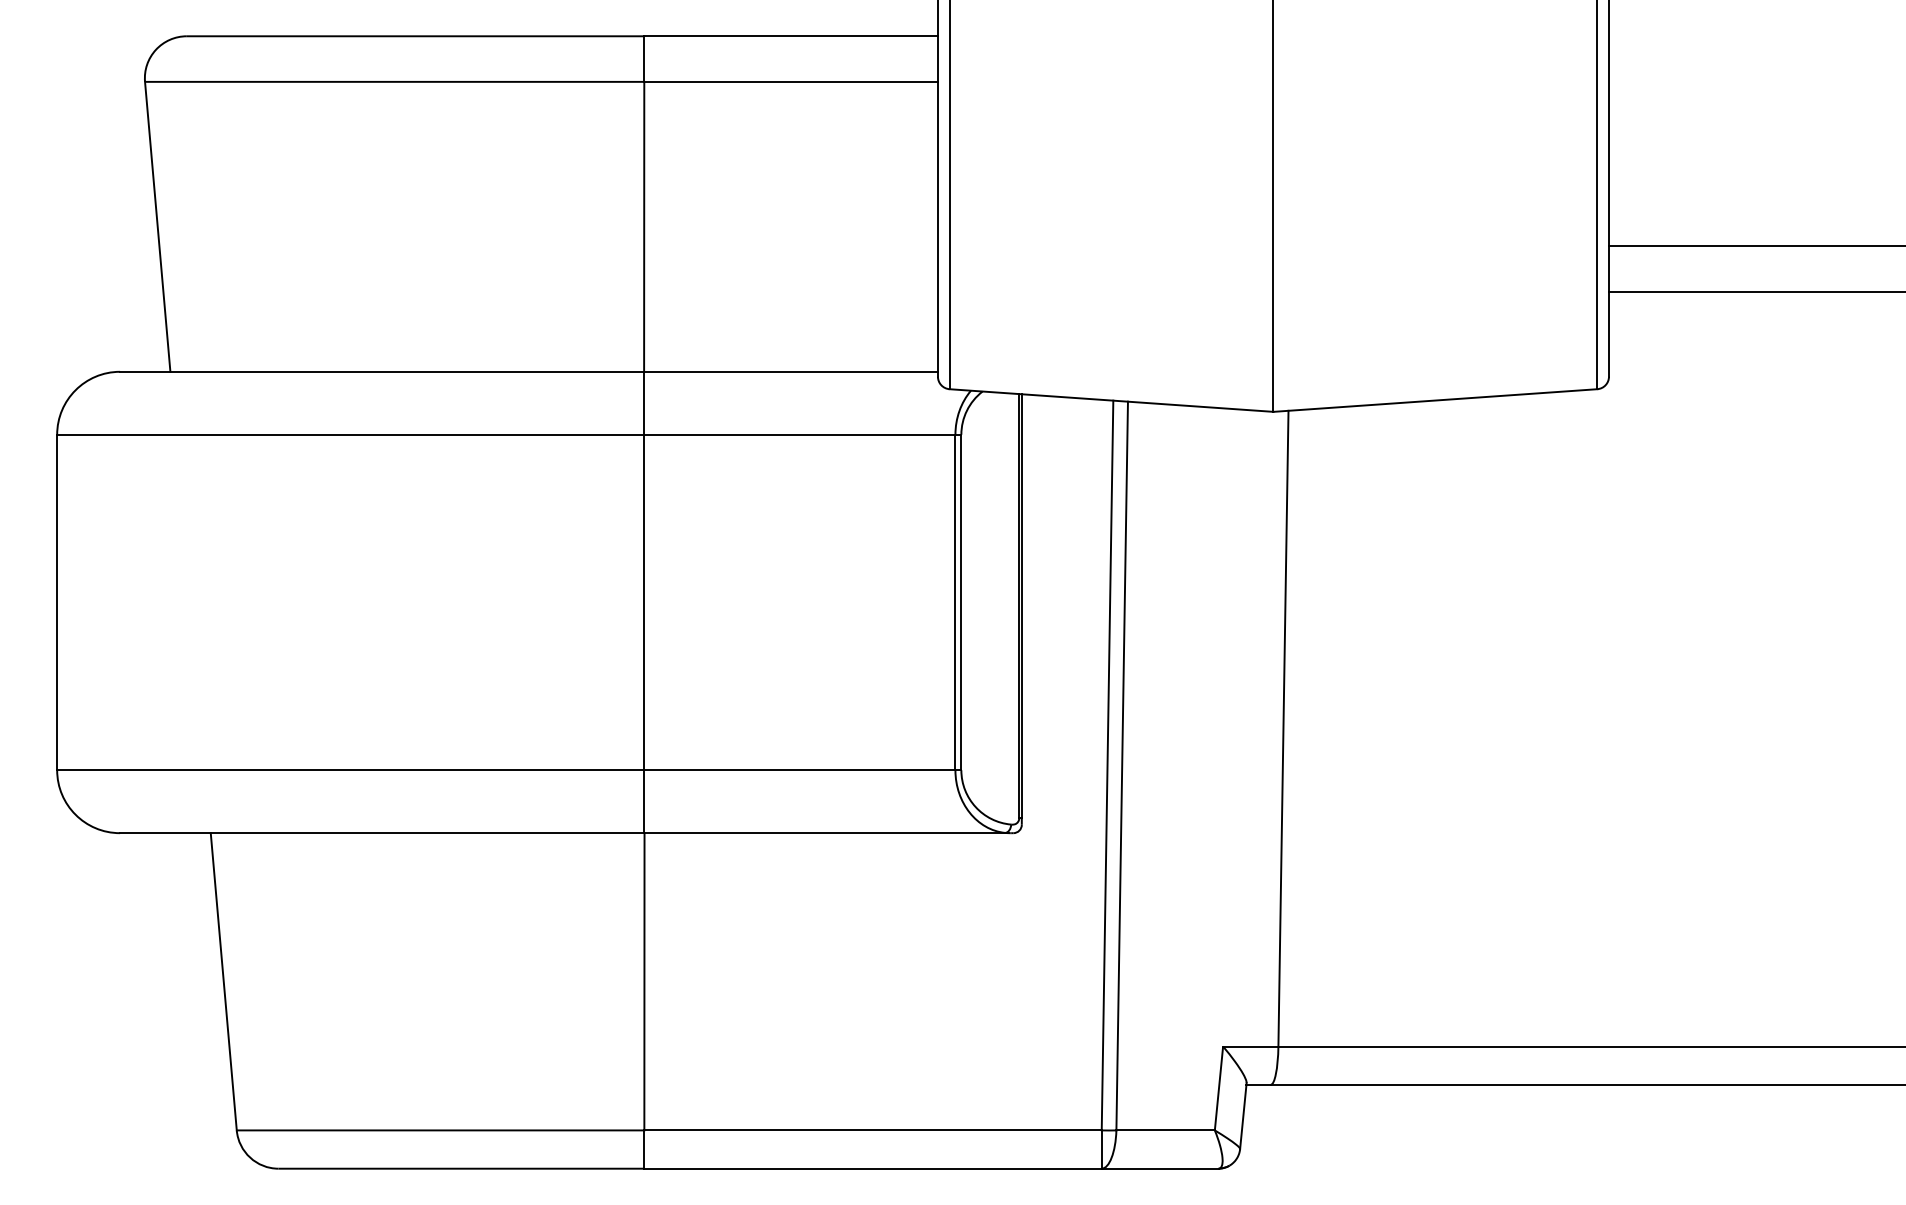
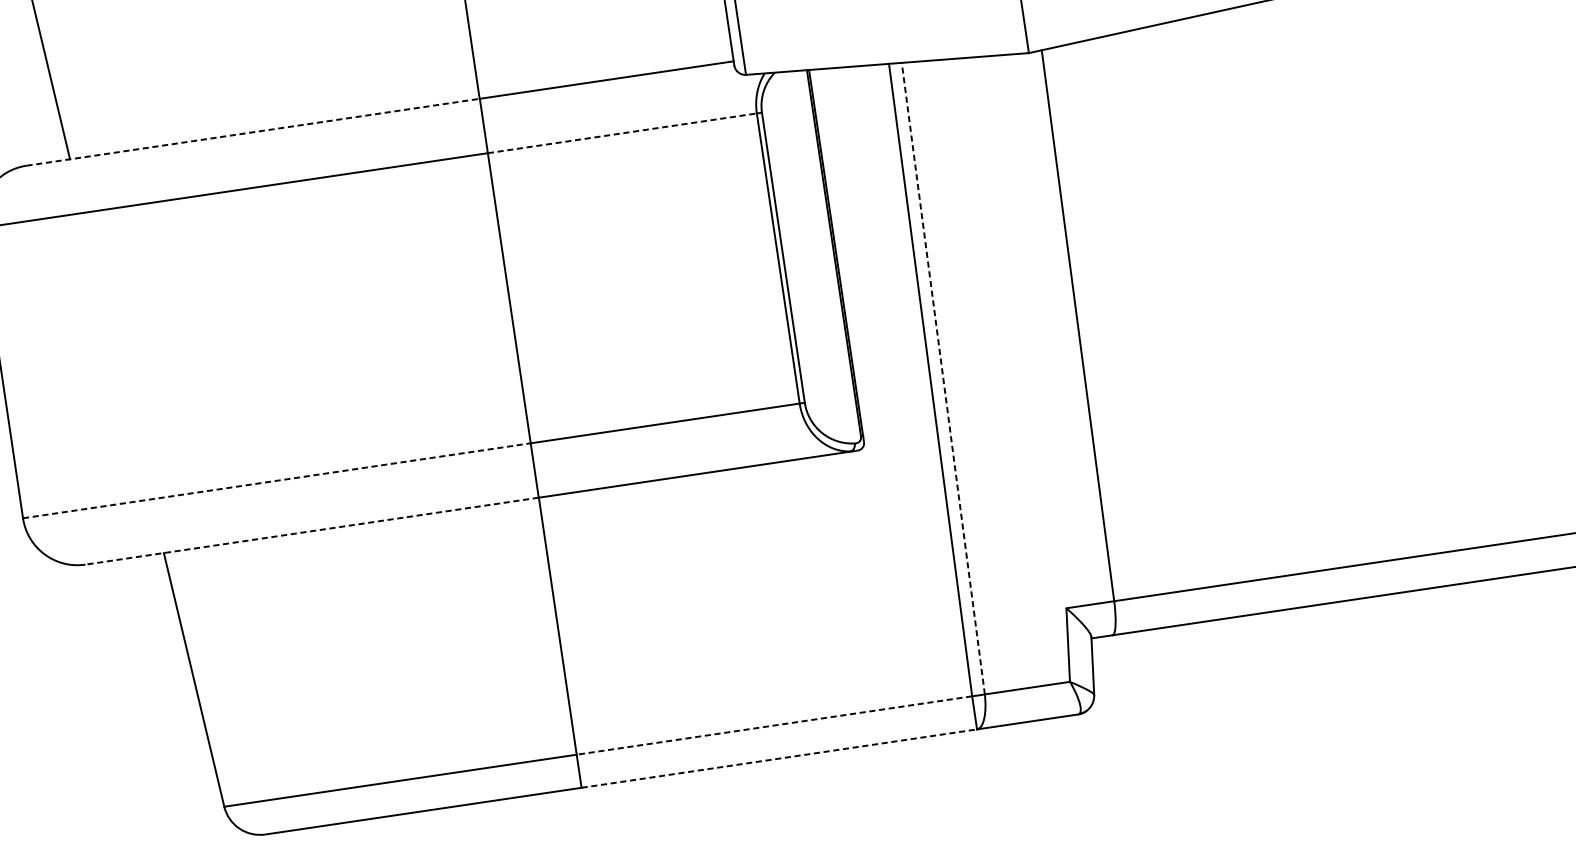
line: (382, 371) -> (253, 131), solid -> dashed
line: (799, 434) -> (622, 133), solid -> dashed
line: (1122, 765) -> (943, 378), solid -> dashed
line: (350, 770) -> (276, 481), solid -> dashed
line: (381, 833) -> (311, 531), solid -> dashed
line: (873, 1130) -> (774, 725), solid -> dashed
line: (873, 1168) -> (779, 758), solid -> dashed

